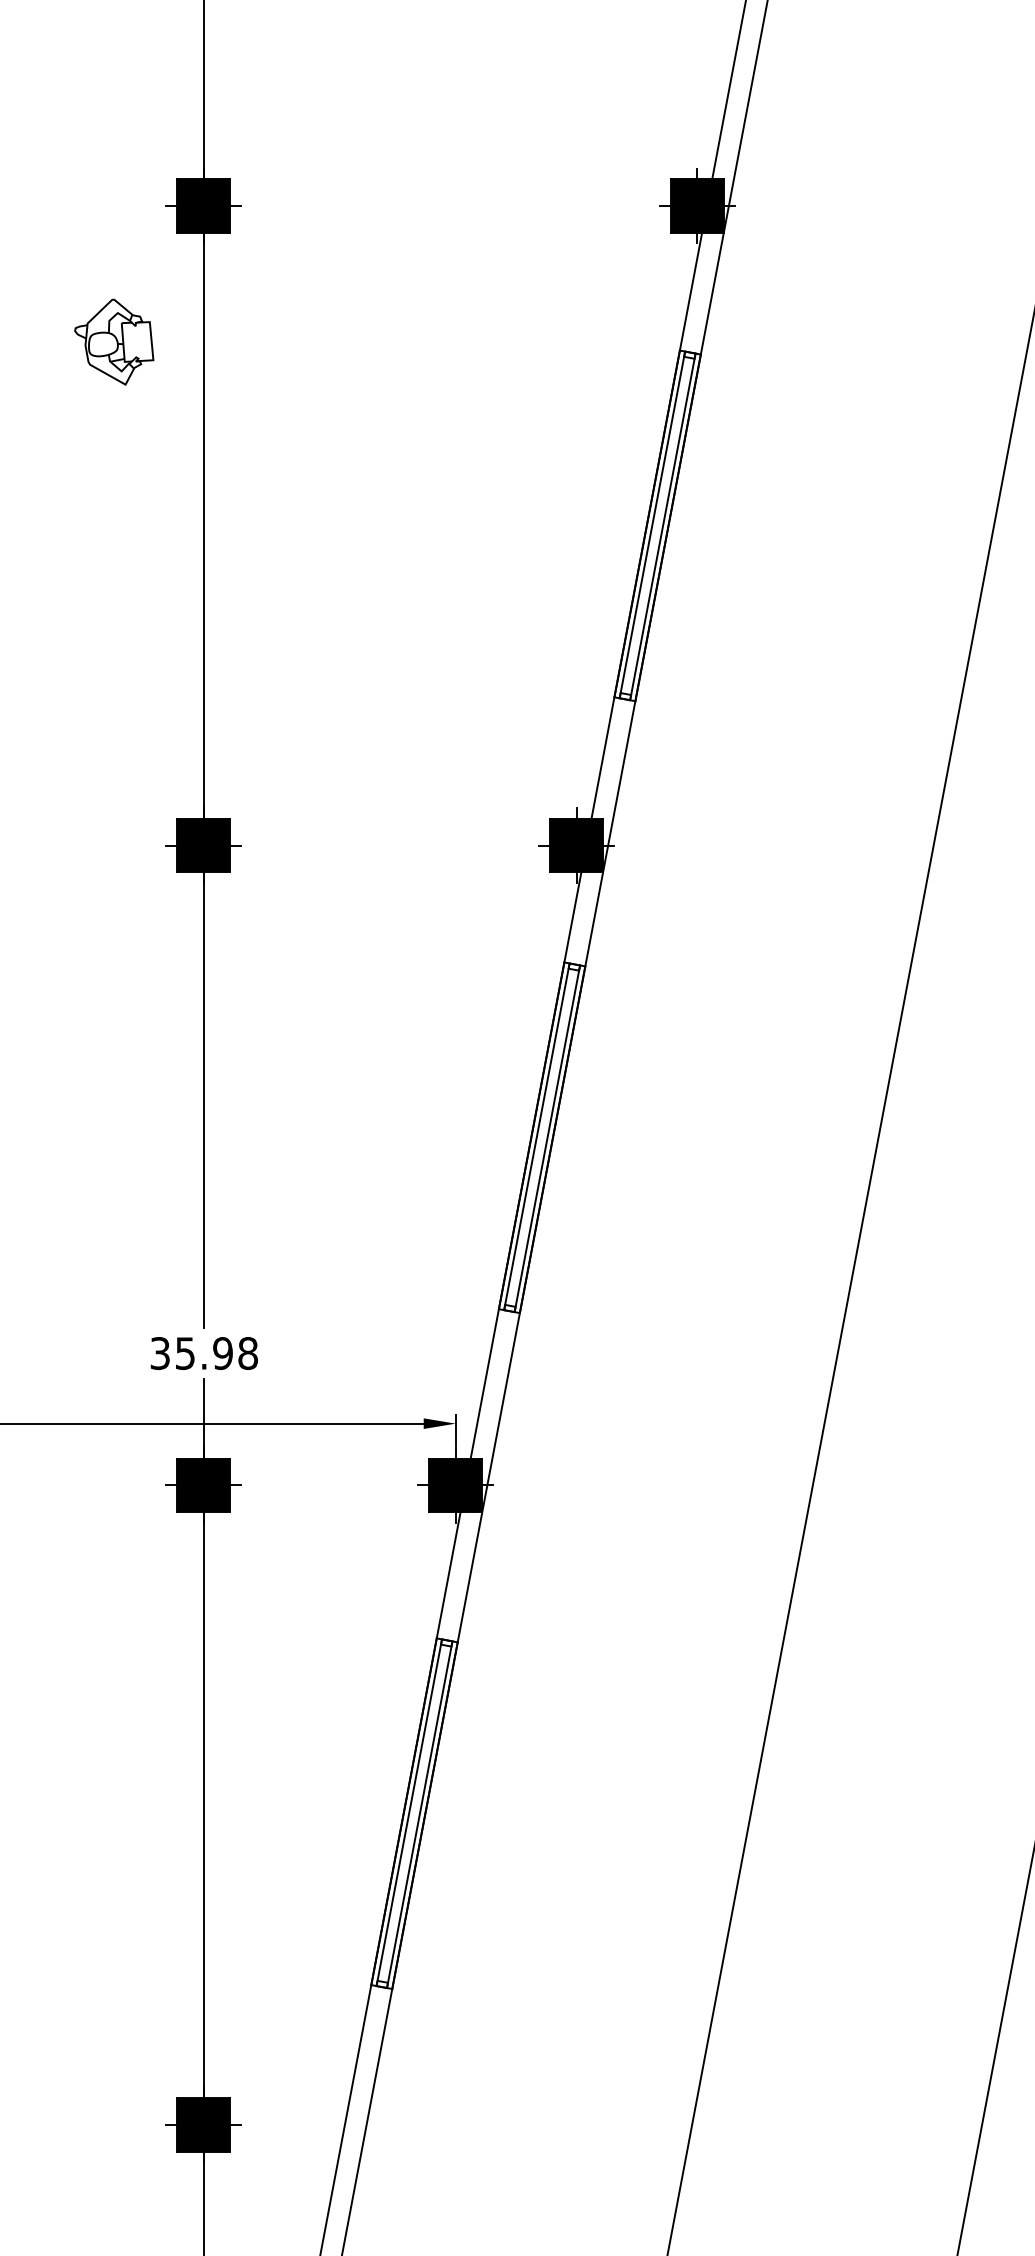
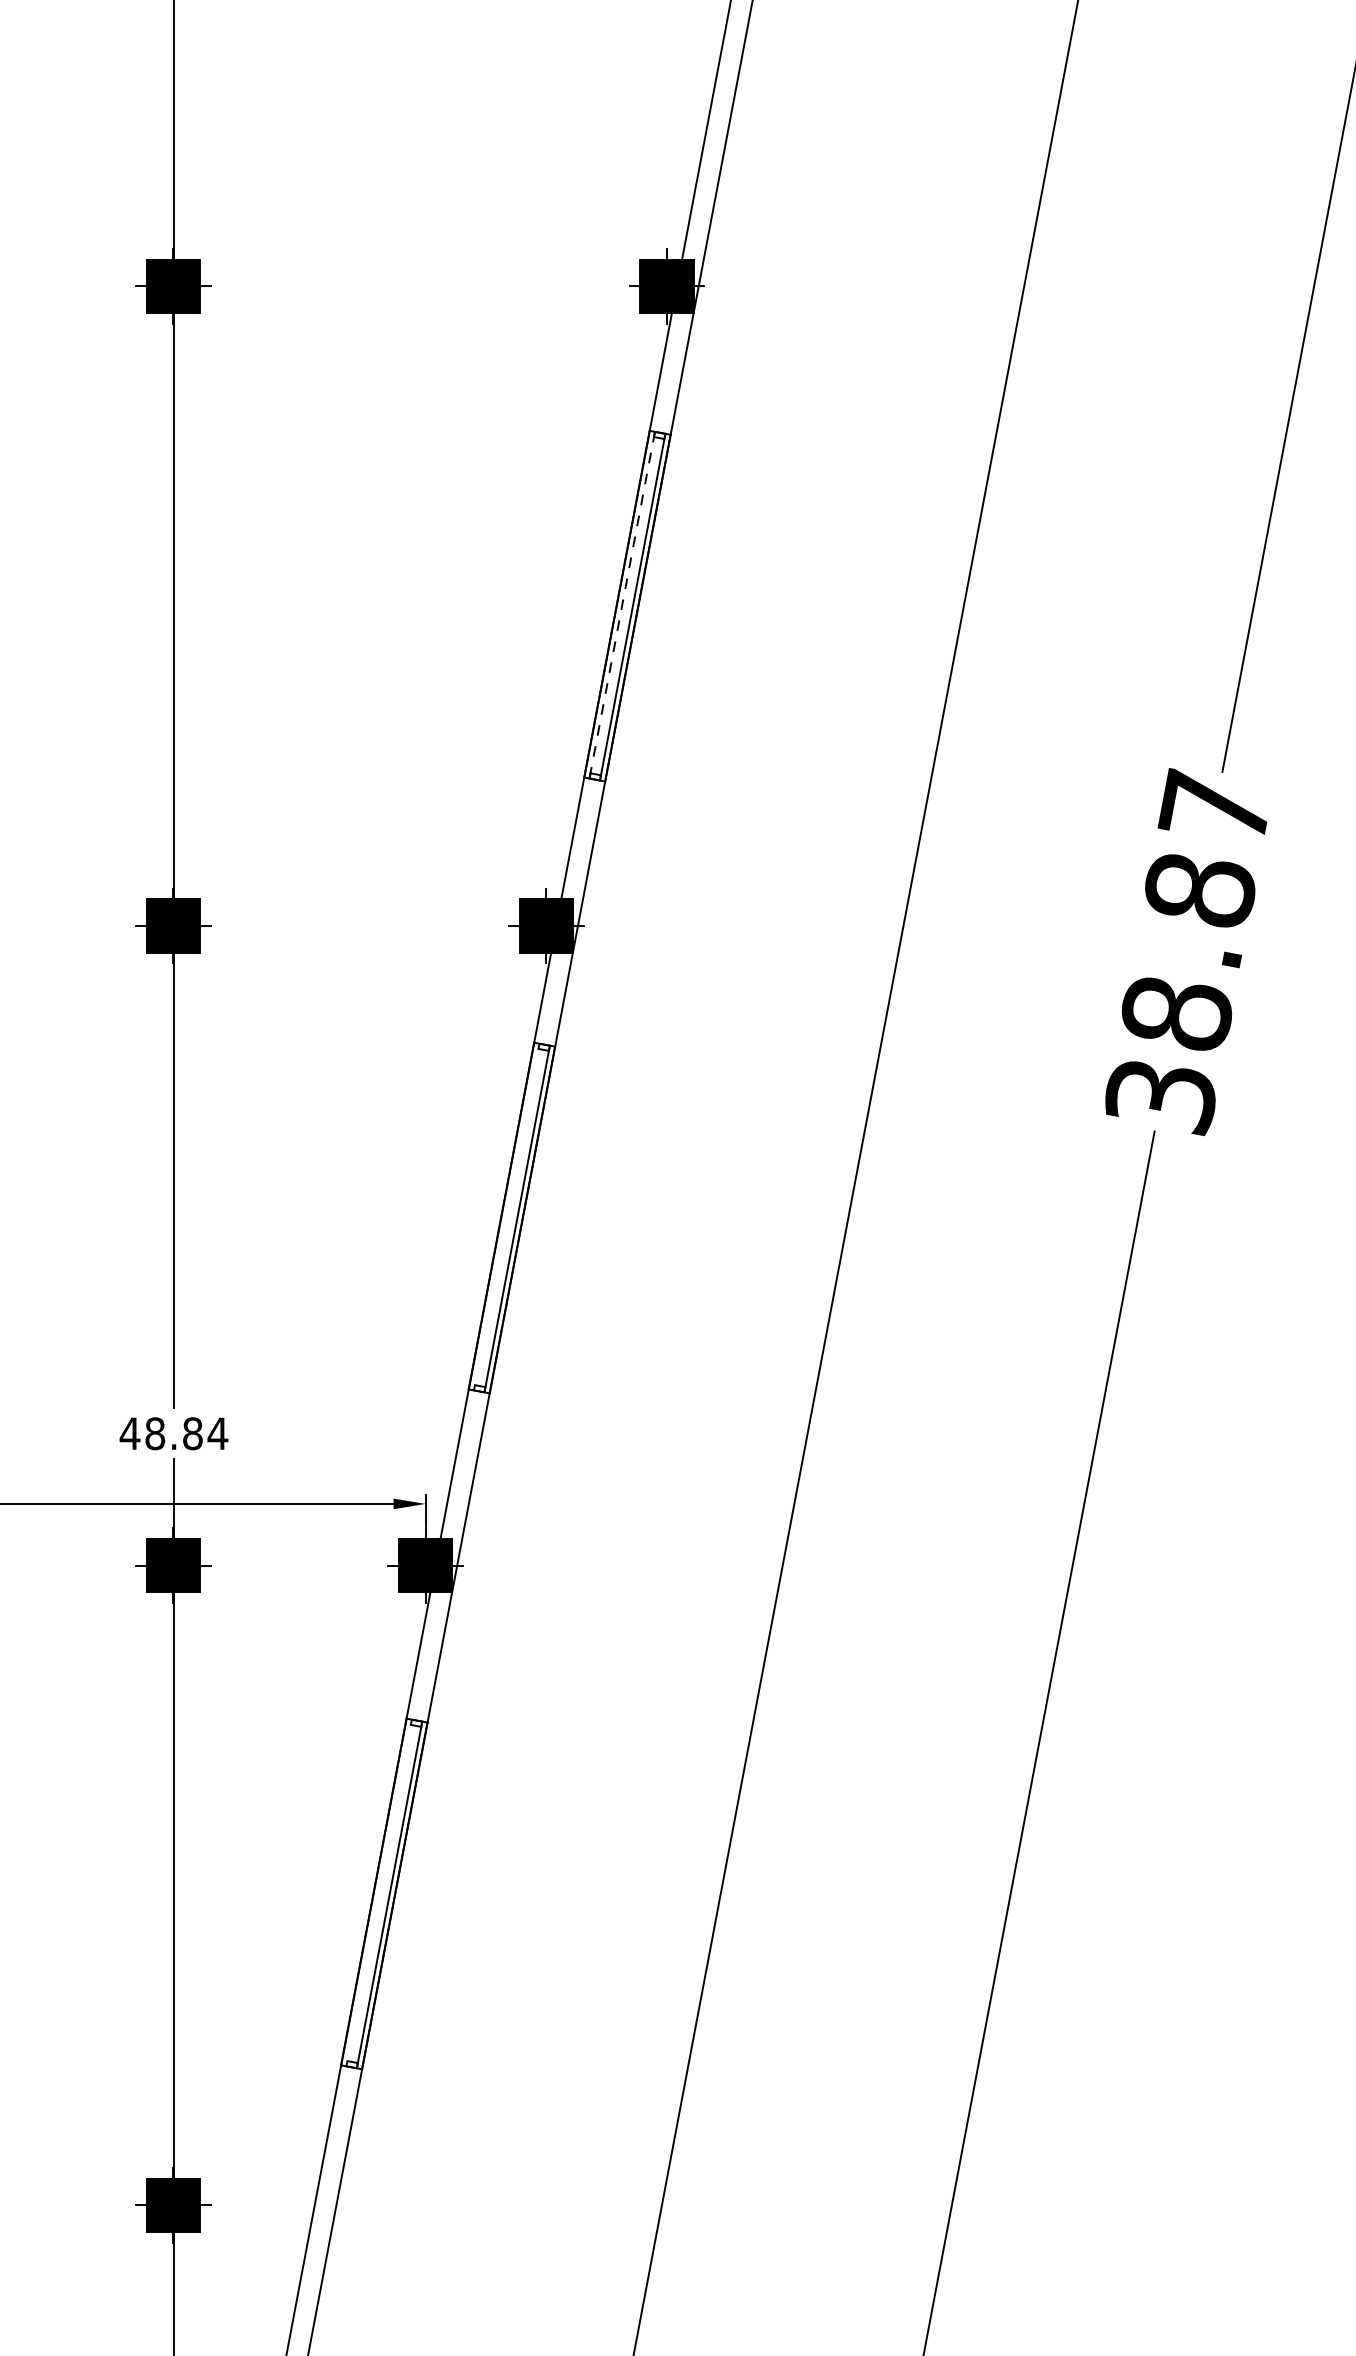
part: (114, 342) -> (84, 422), removed
line: (652, 525) -> (622, 605), solid -> dashed
line: (536, 1136) -> (506, 1216), removed
text: (203, 1353) -> (173, 1433), 35.98 -> 48.84
line: (408, 1812) -> (378, 1892), removed

